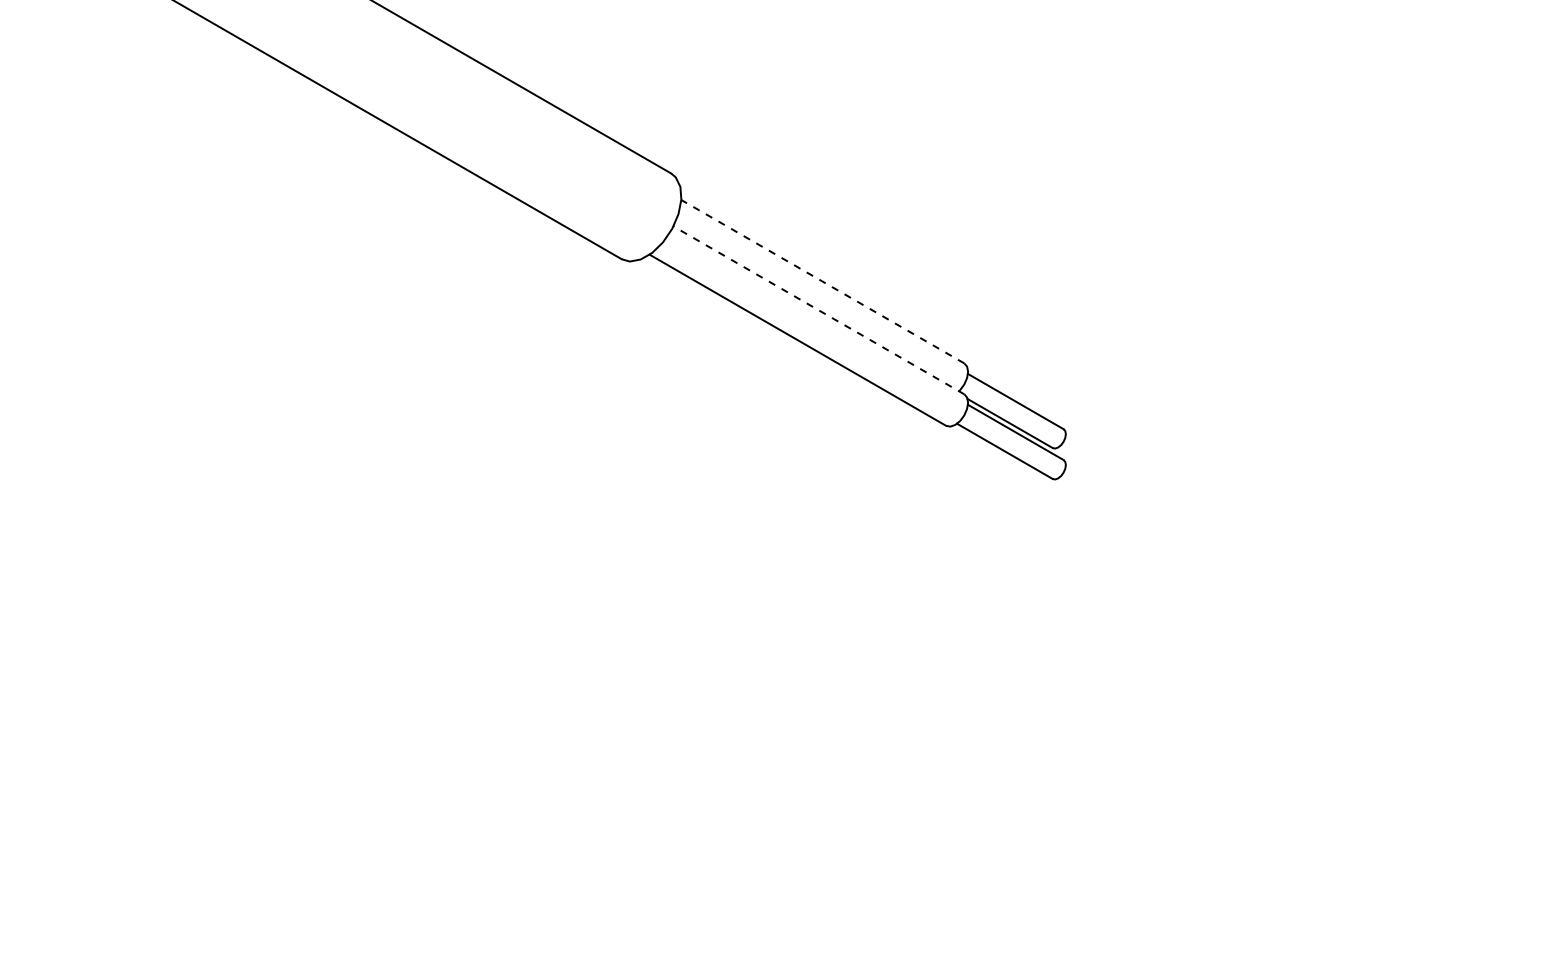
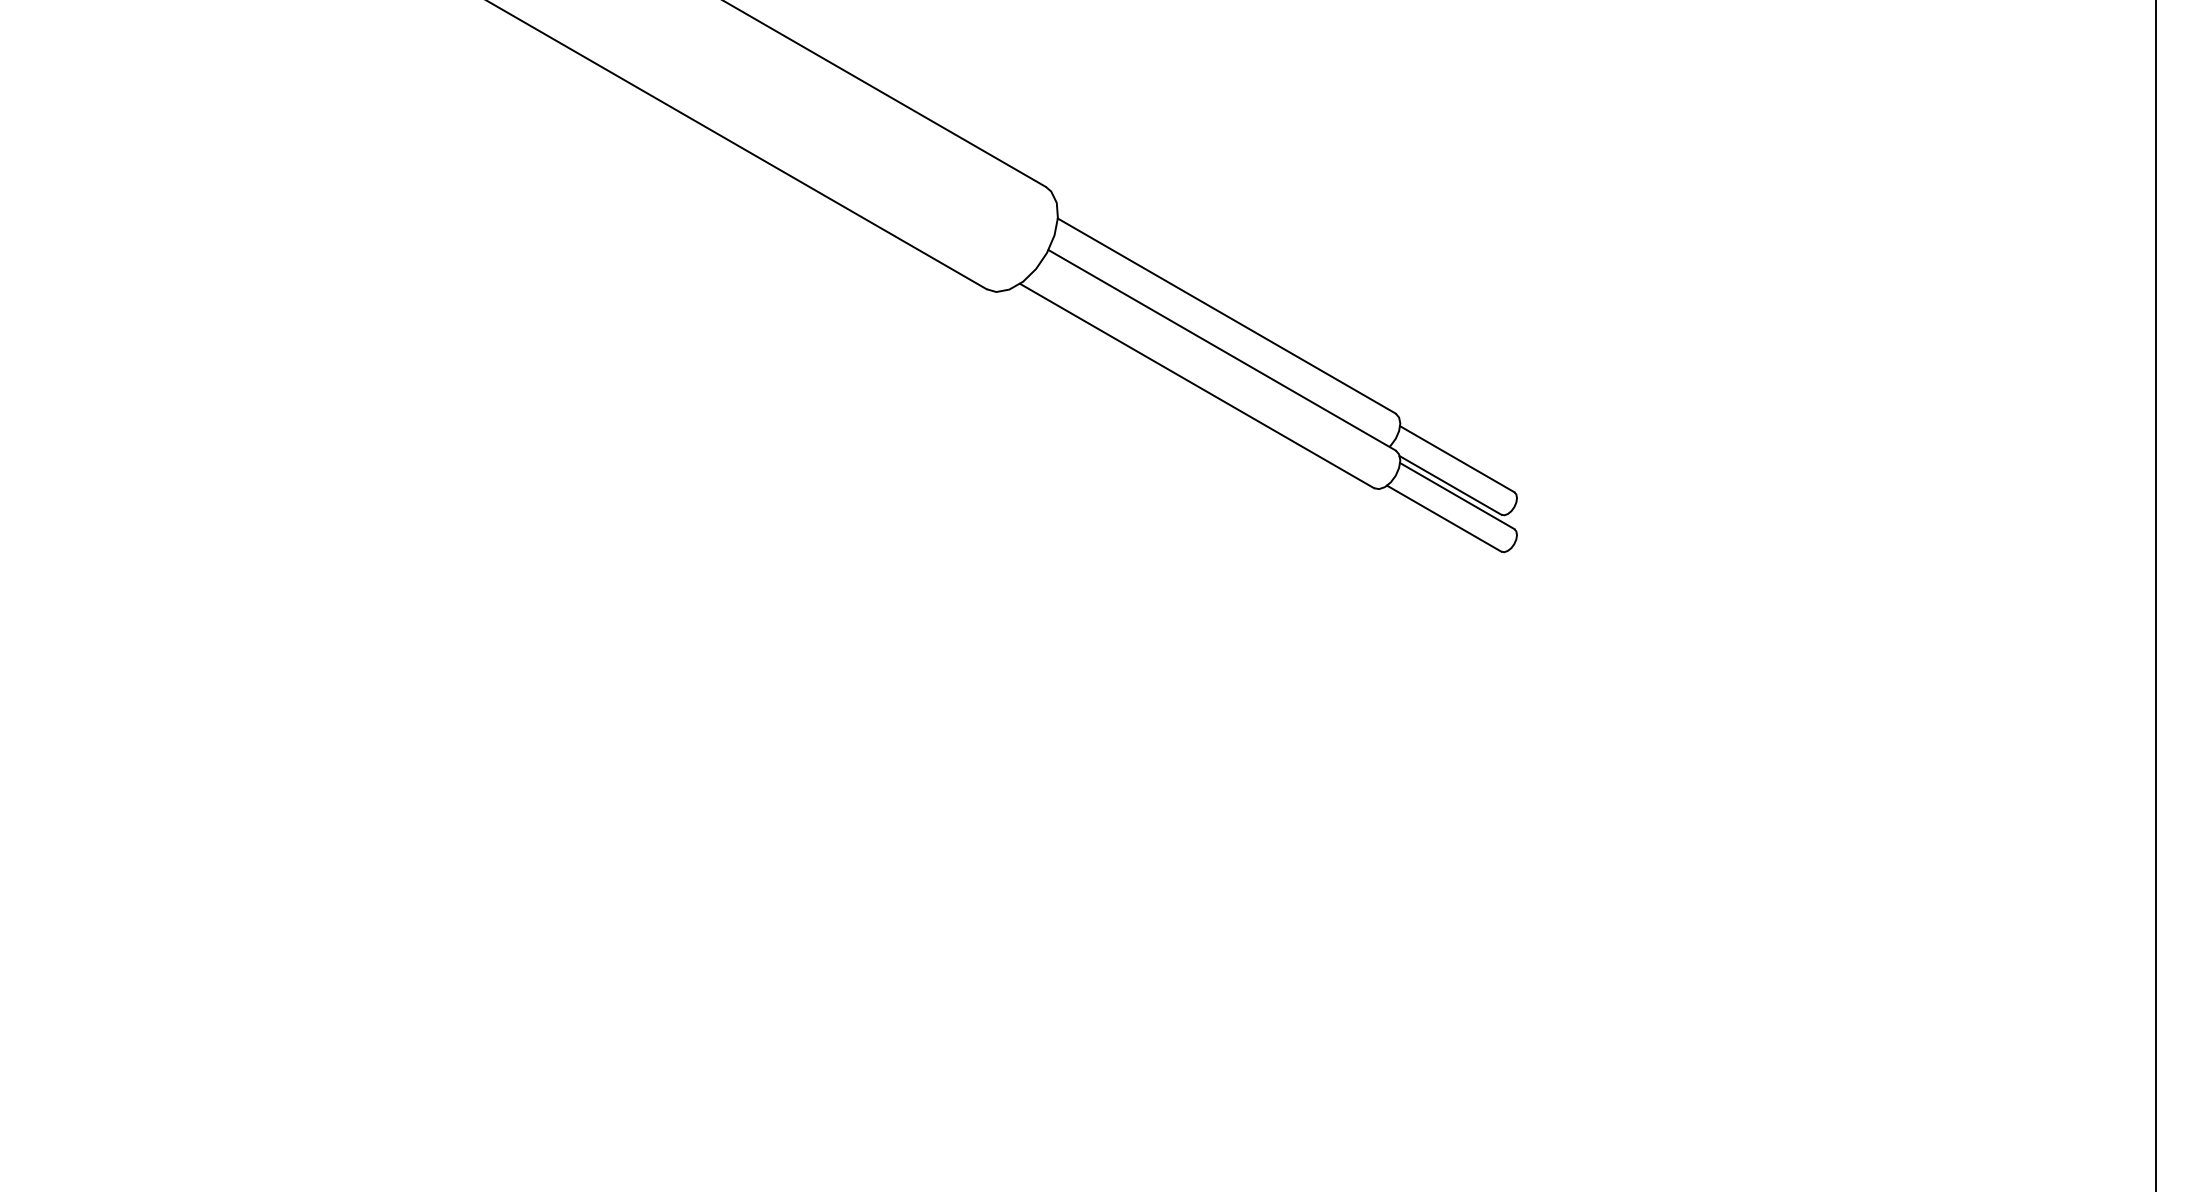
line: (822, 281) -> (1226, 315), dashed -> solid
line: (819, 310) -> (1222, 350), dashed -> solid

